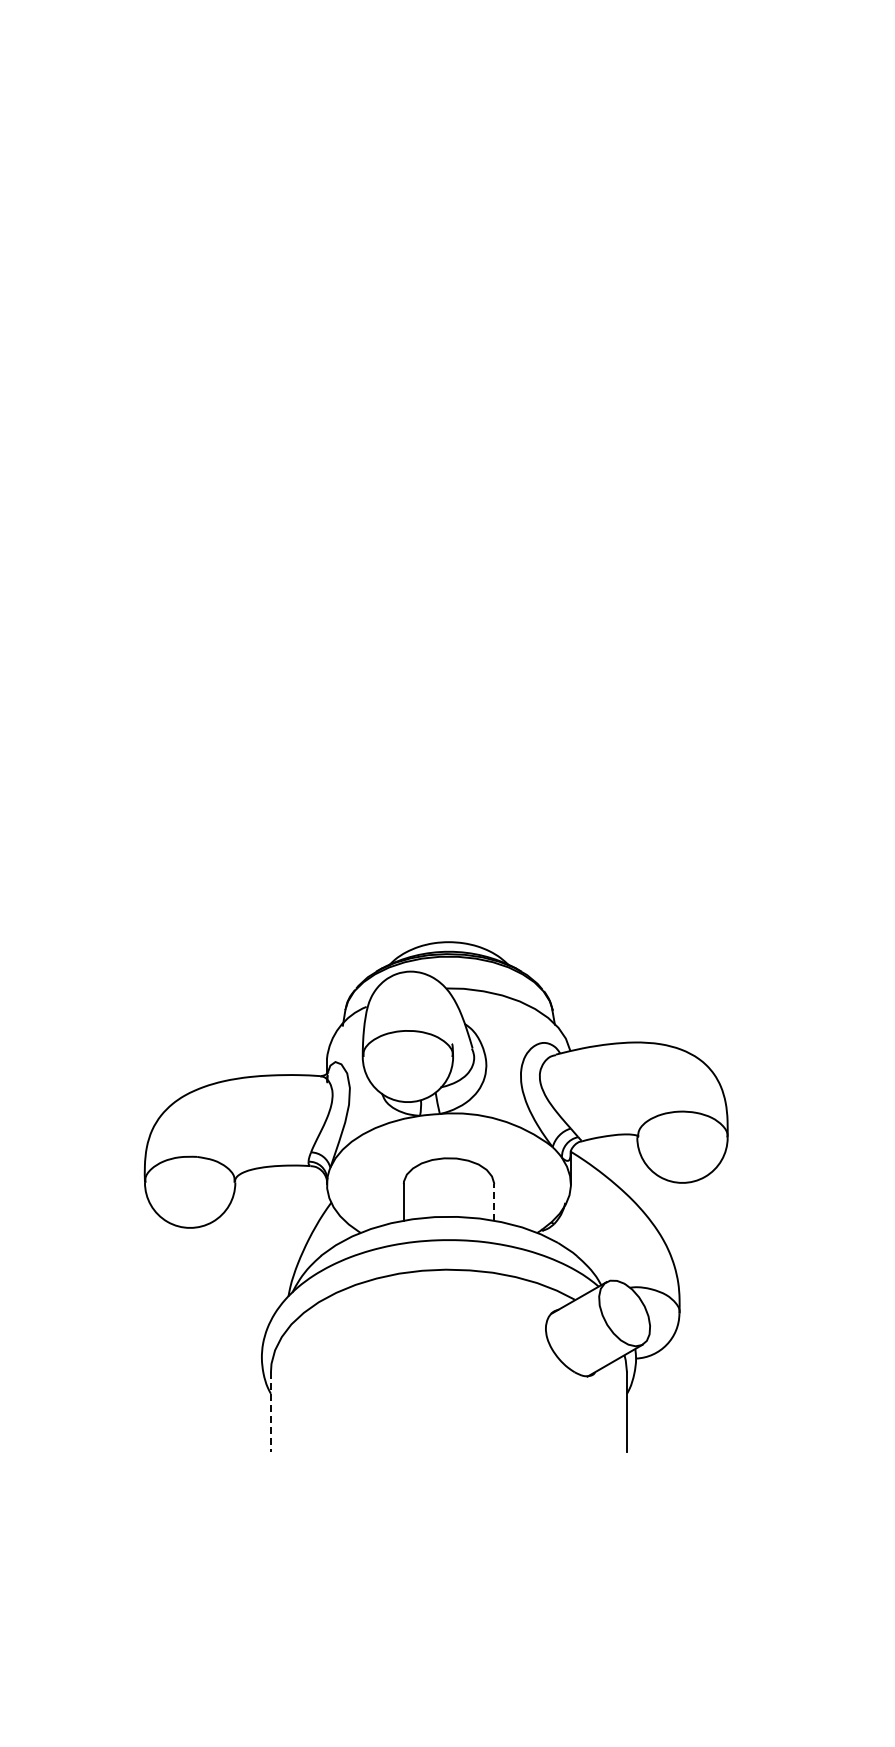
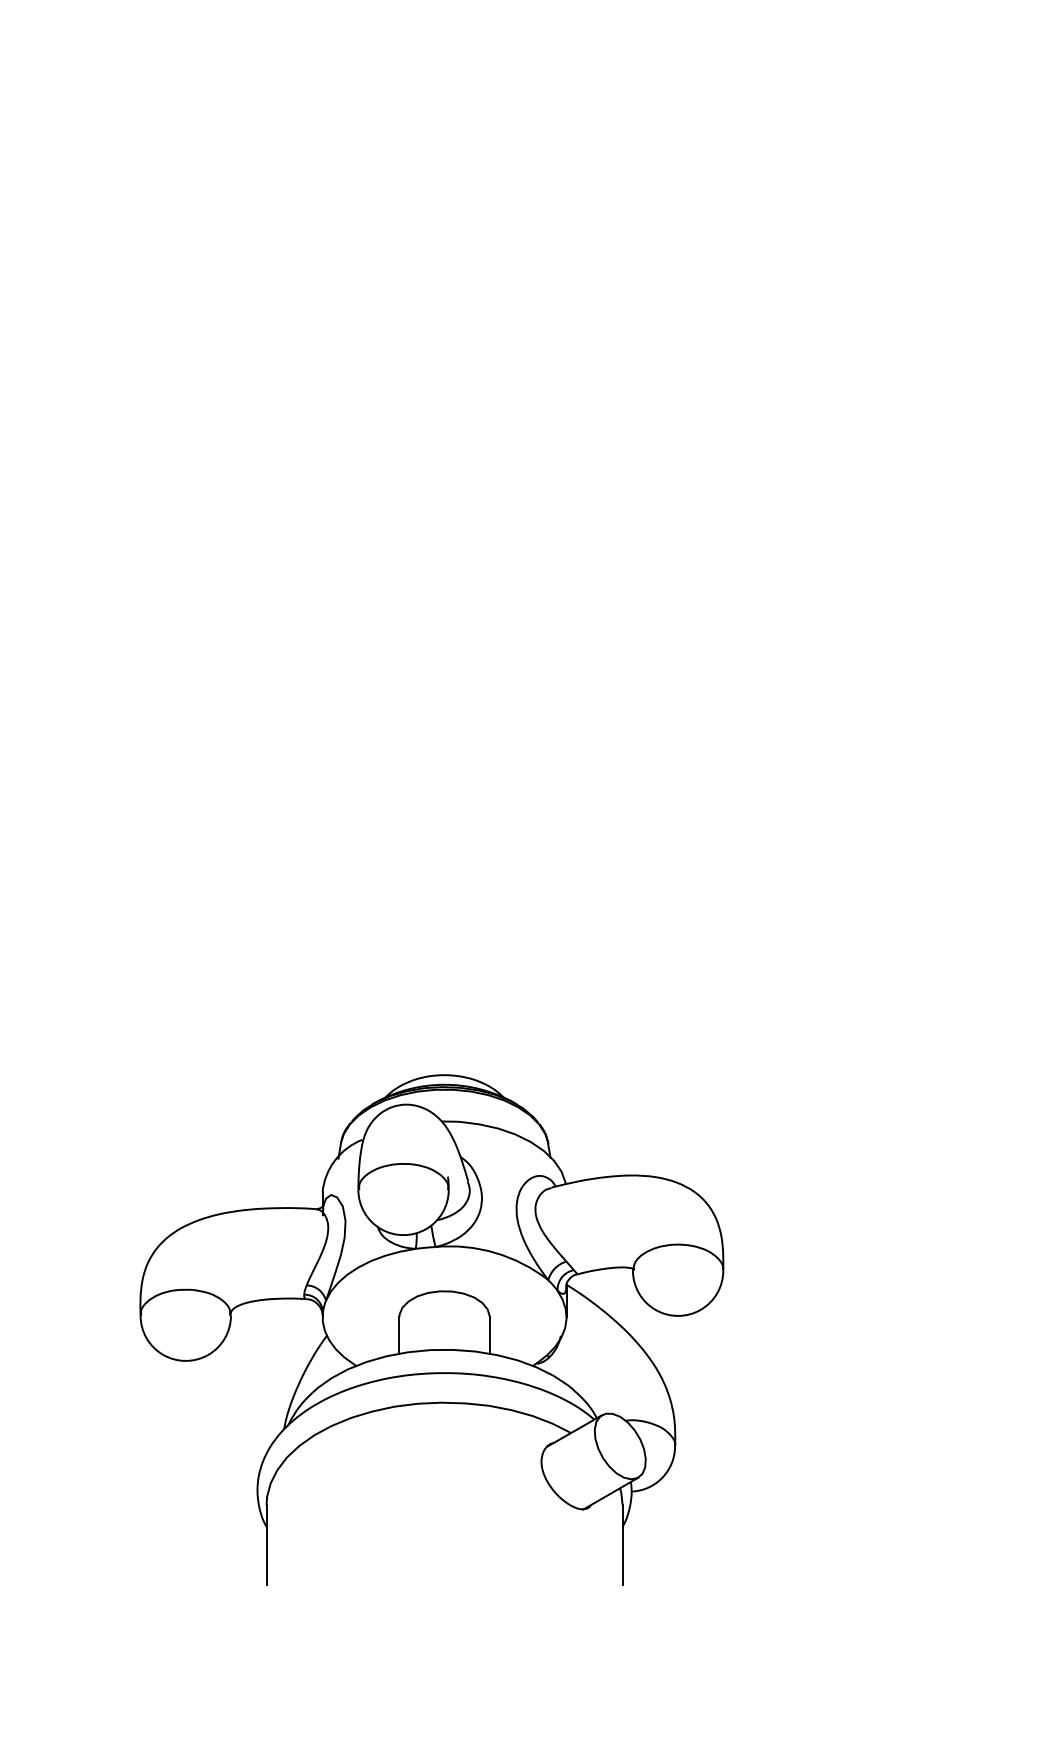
line: (493, 1201) -> (489, 1334), dashed -> solid
line: (270, 1412) -> (266, 1545), dashed -> solid

